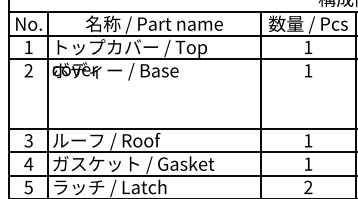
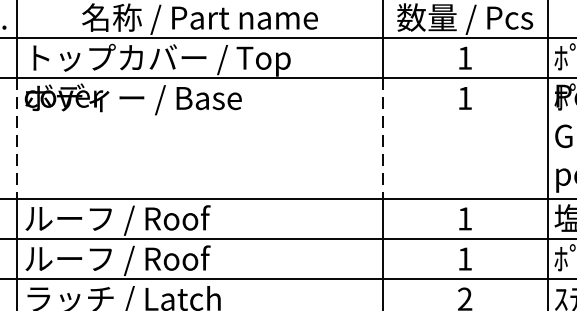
line: (48, 94) -> (17, 139), solid -> dashed
line: (260, 94) -> (382, 139), solid -> dashed
text: (133, 164) -> (164, 259), ガスケット / Gasket -> ルーフ / Roof

